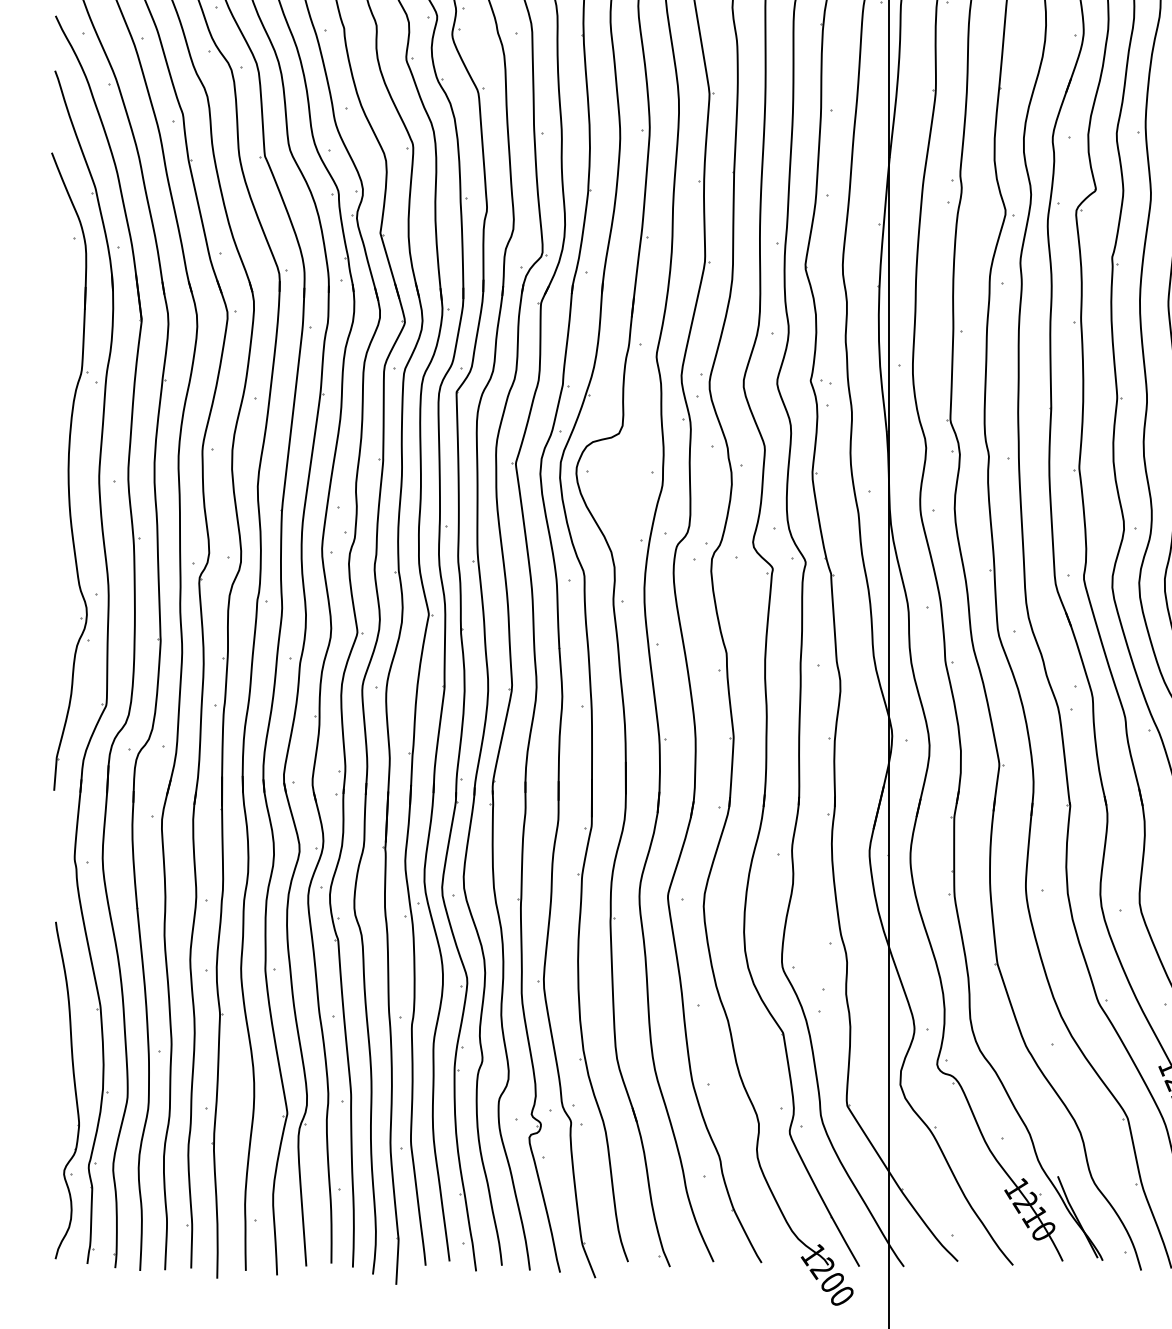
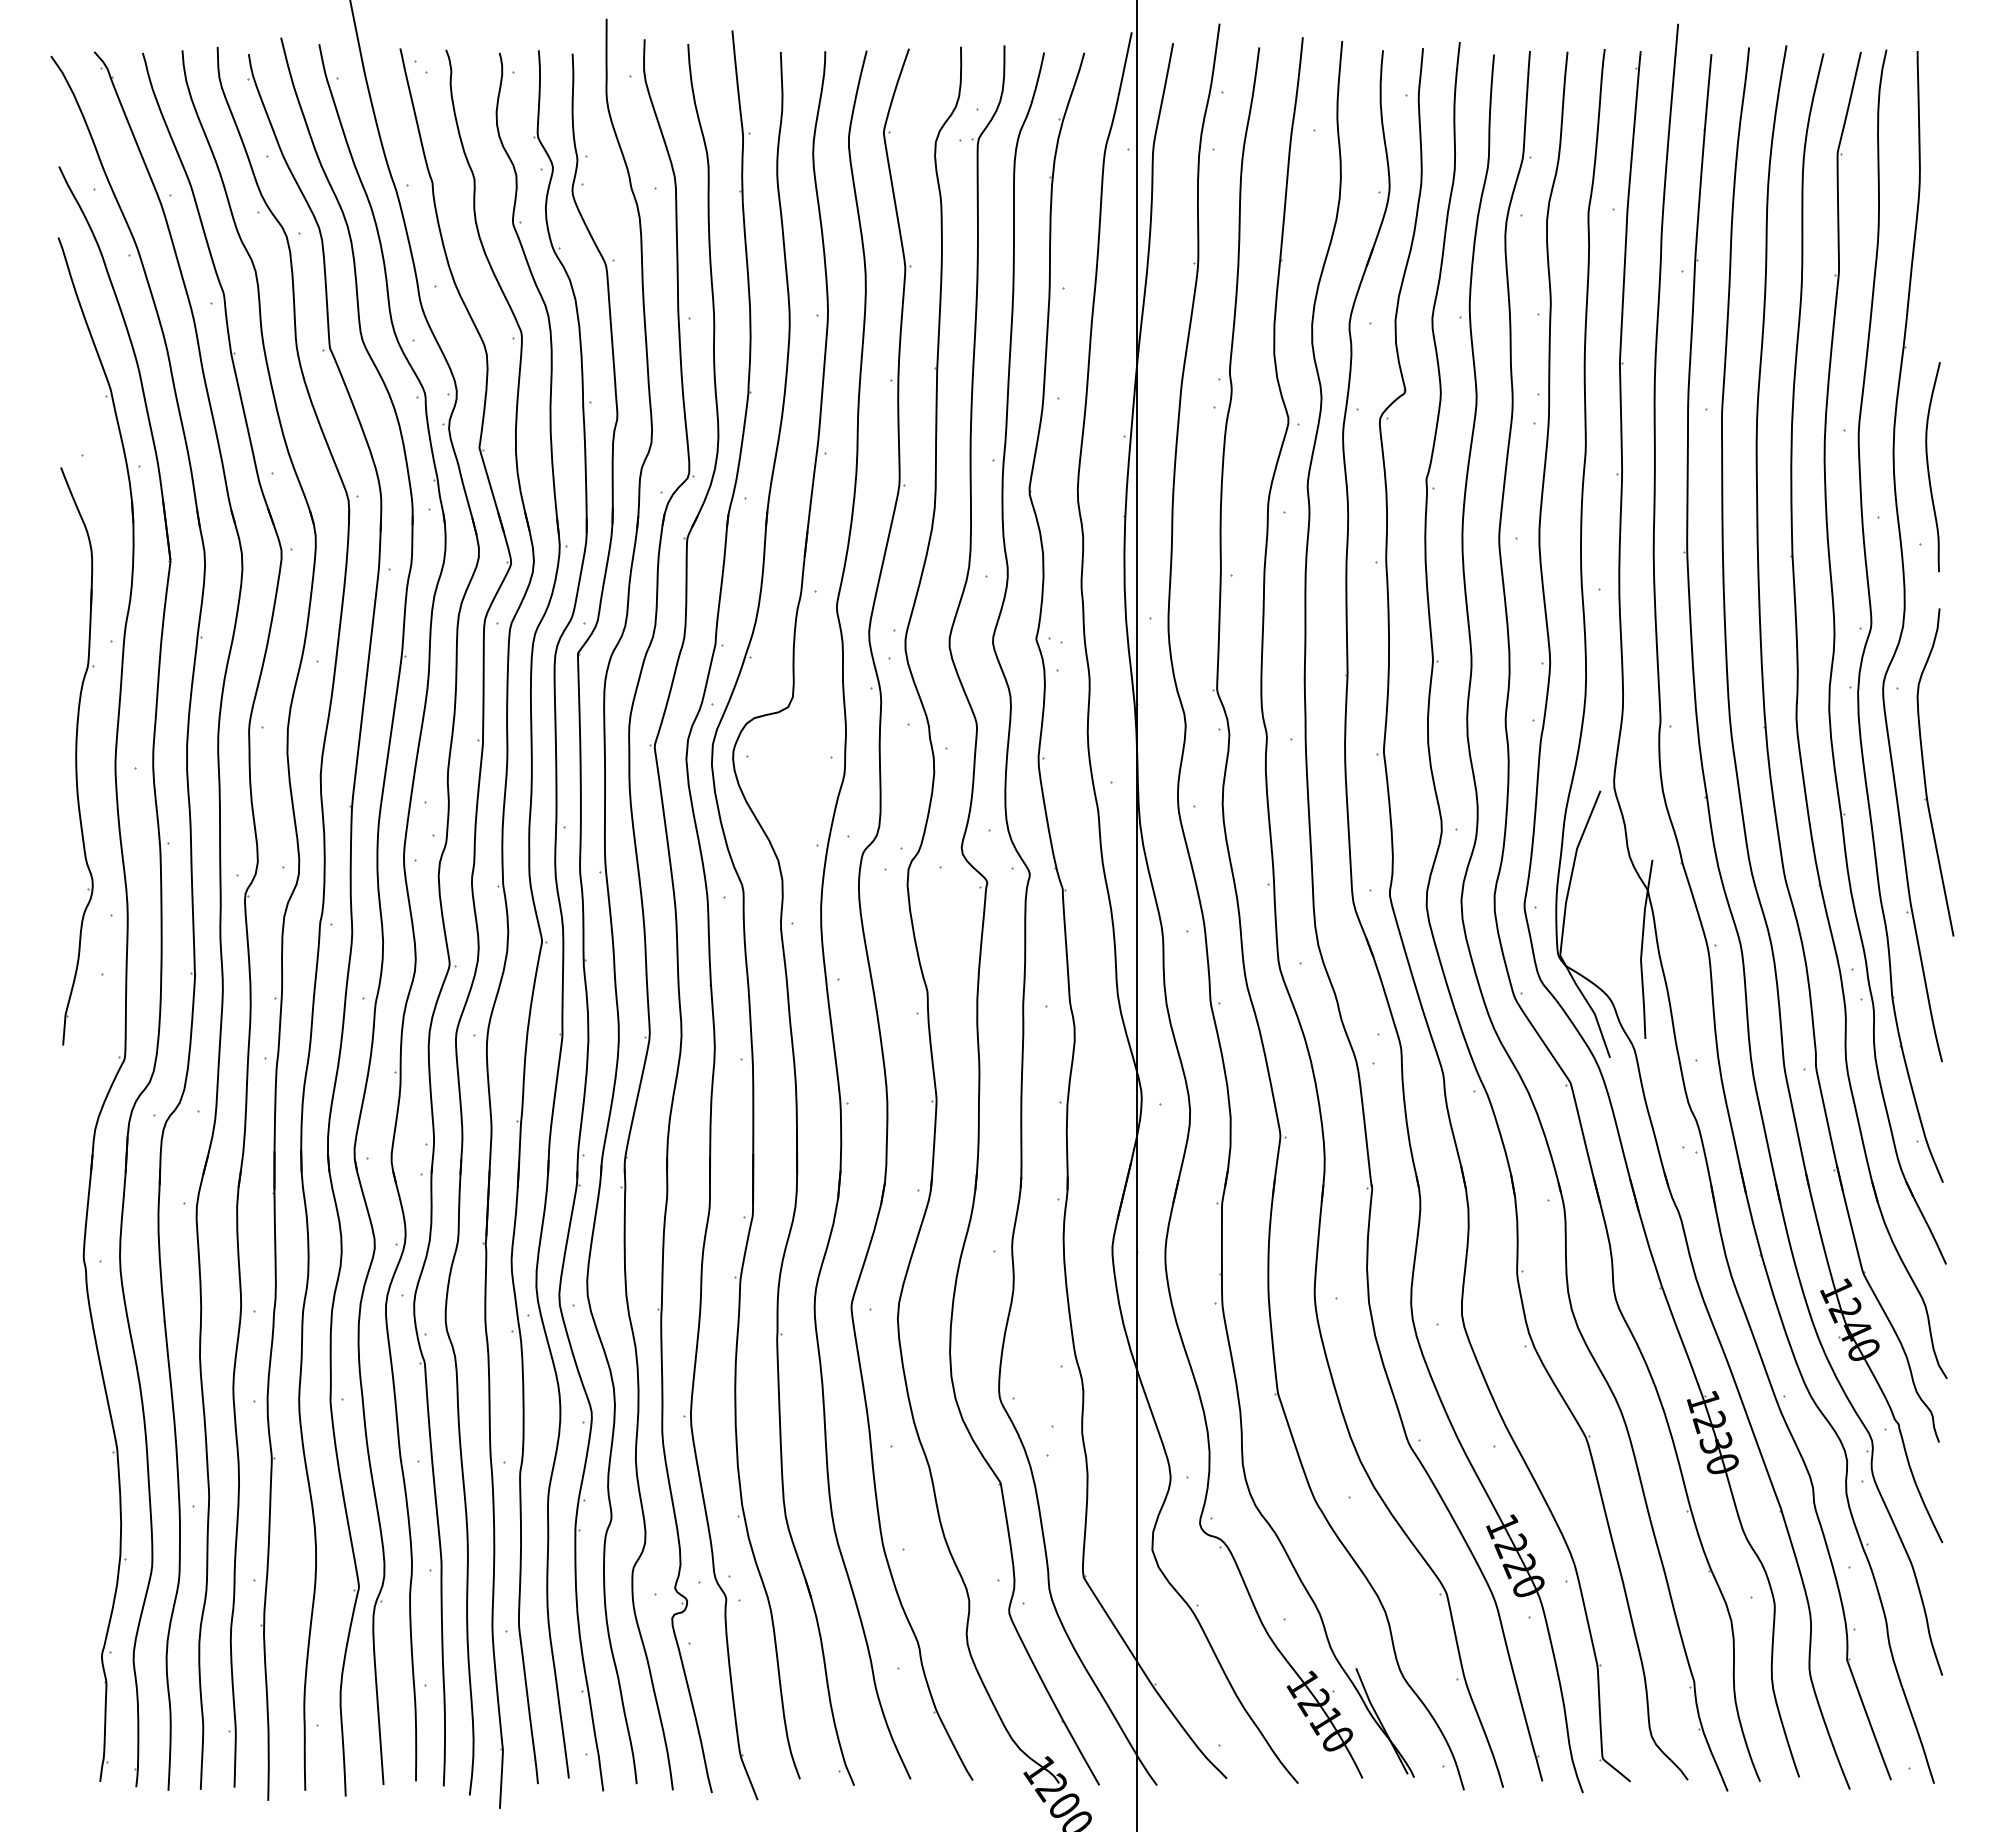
part: (69, 471) -> (76, 756), size x0.7
part: (74, 1089) -> (83, 1556), removed

